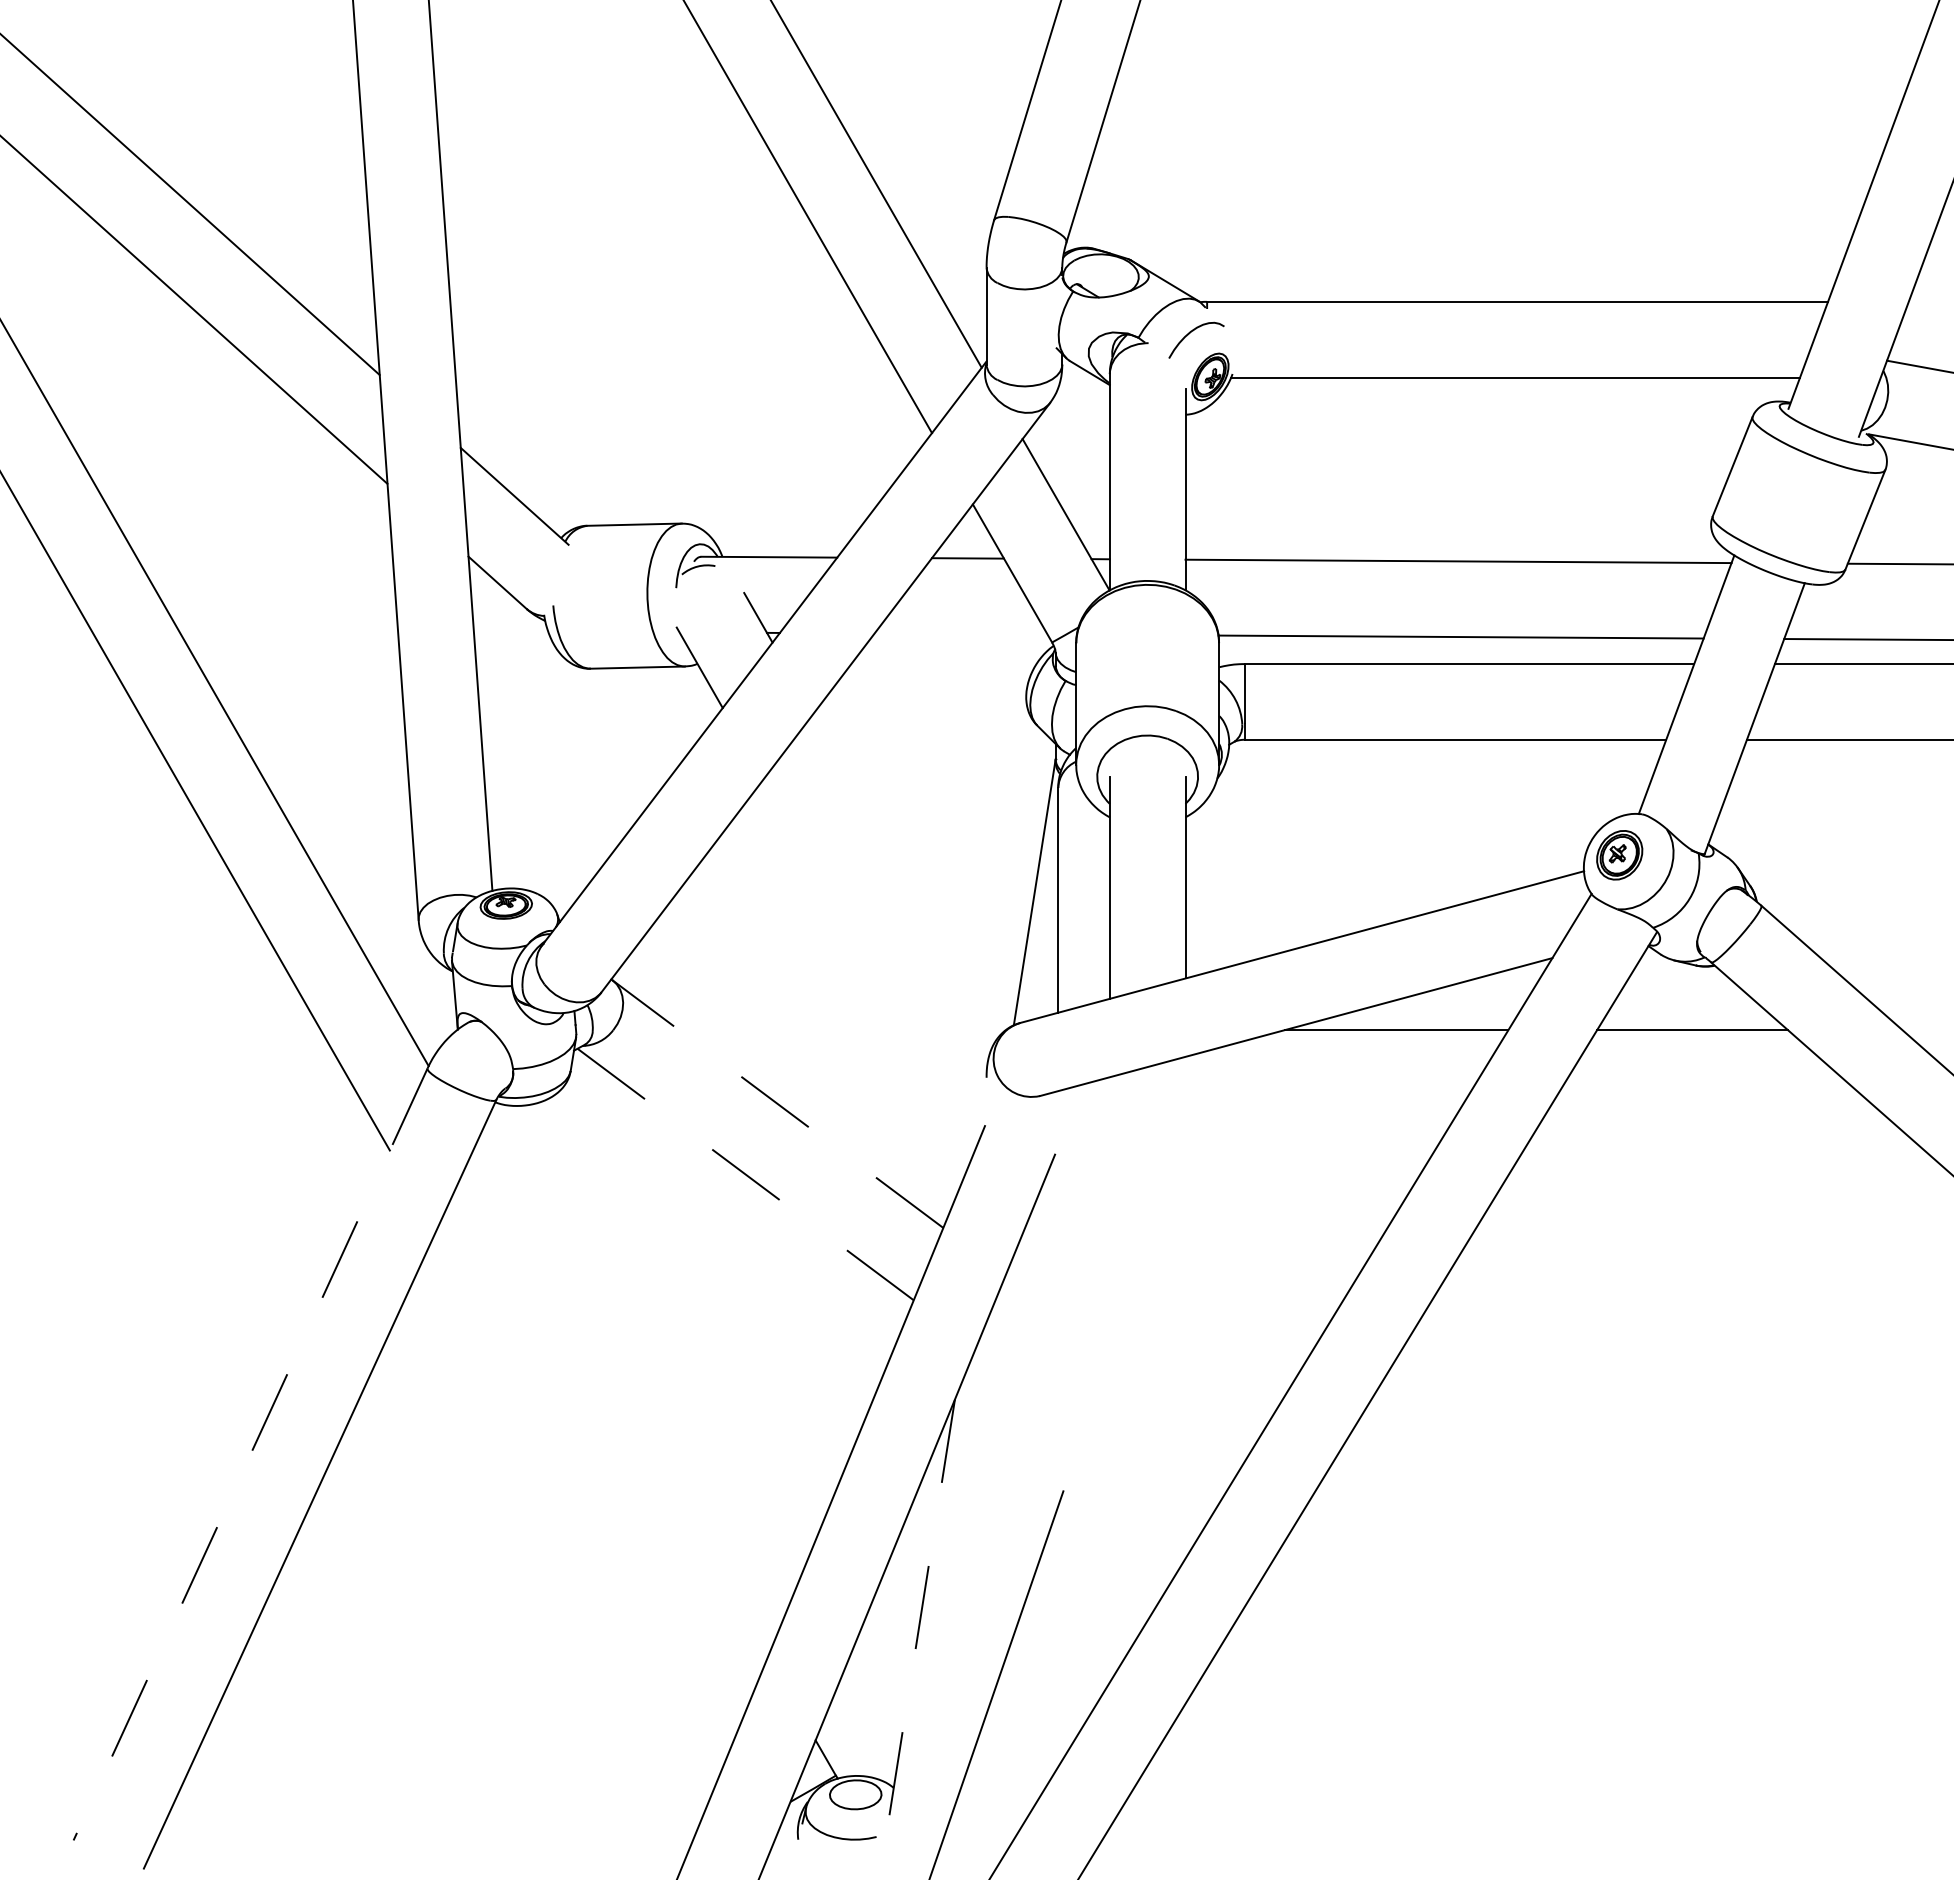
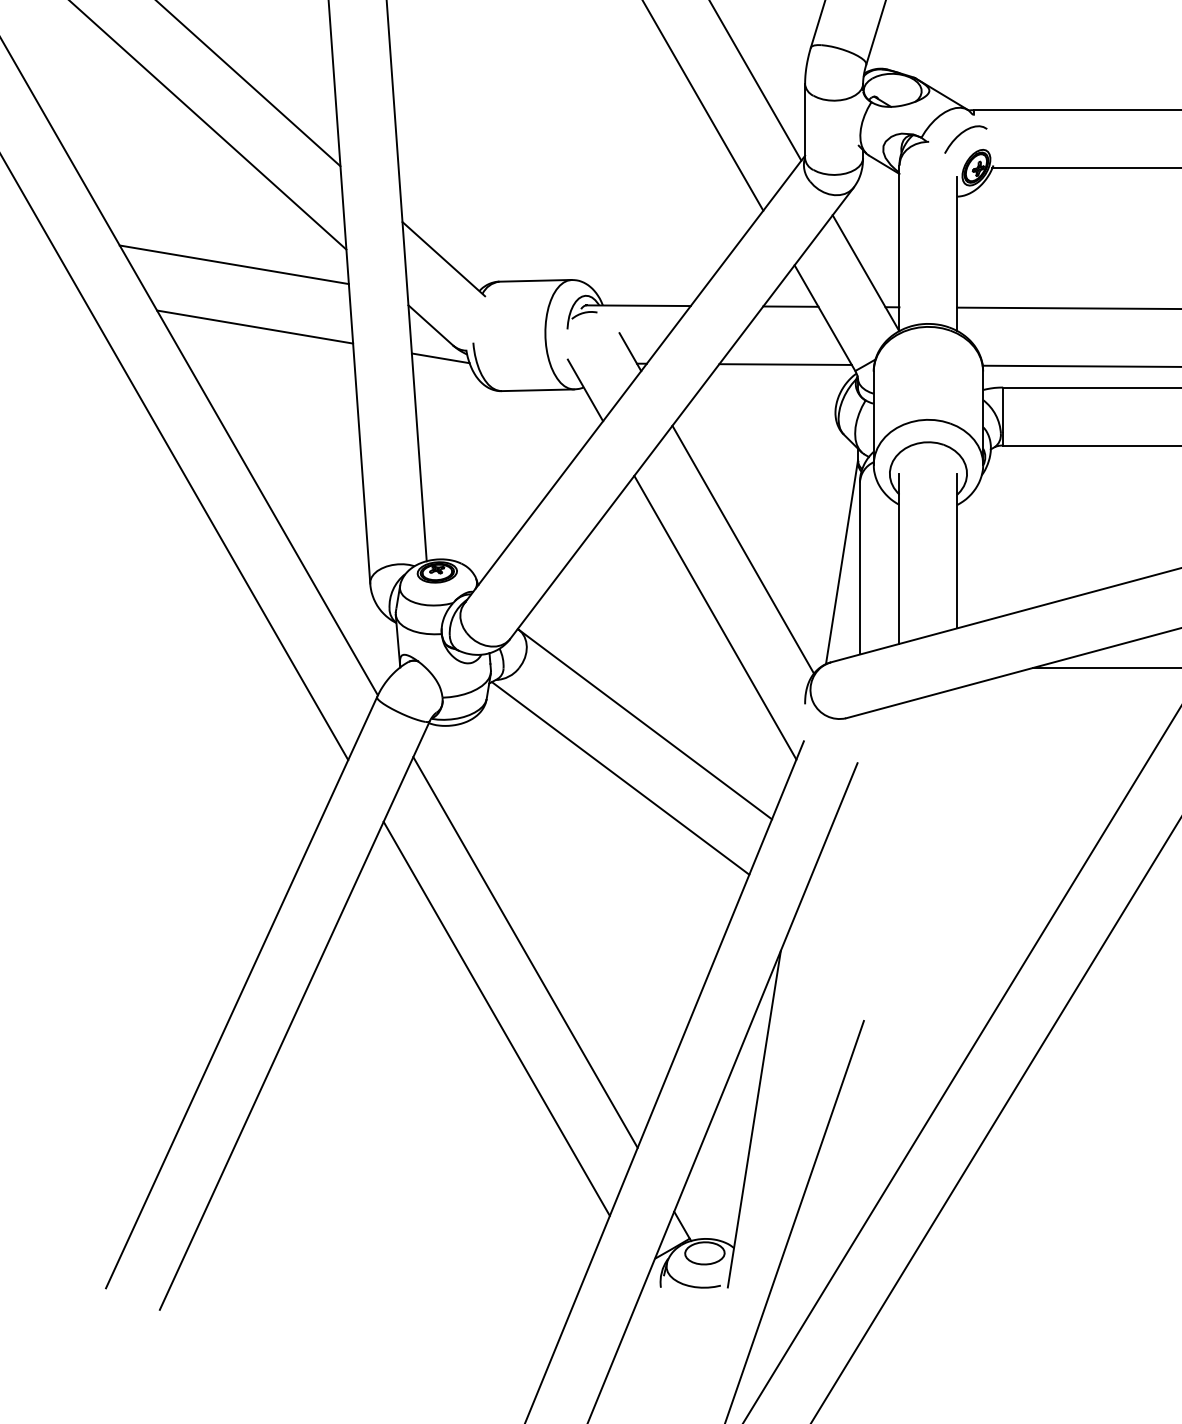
line: (240, 503) -> (233, 264), added
line: (268, 584) -> (255, 326), added
line: (510, 625) -> (440, 358), added
line: (960, 633) -> (785, 364), added
line: (905, 875) -> (743, 549), added
line: (869, 964) -> (715, 617), added
line: (777, 1104) -> (645, 724), dashed -> solid
line: (745, 1174) -> (620, 778), dashed -> solid
line: (620, 1401) -> (524, 952), added
line: (250, 1454) -> (241, 992), dashed -> solid
line: (583, 1488) -> (496, 1018), added
line: (920, 1620) -> (754, 1119), dashed -> solid

